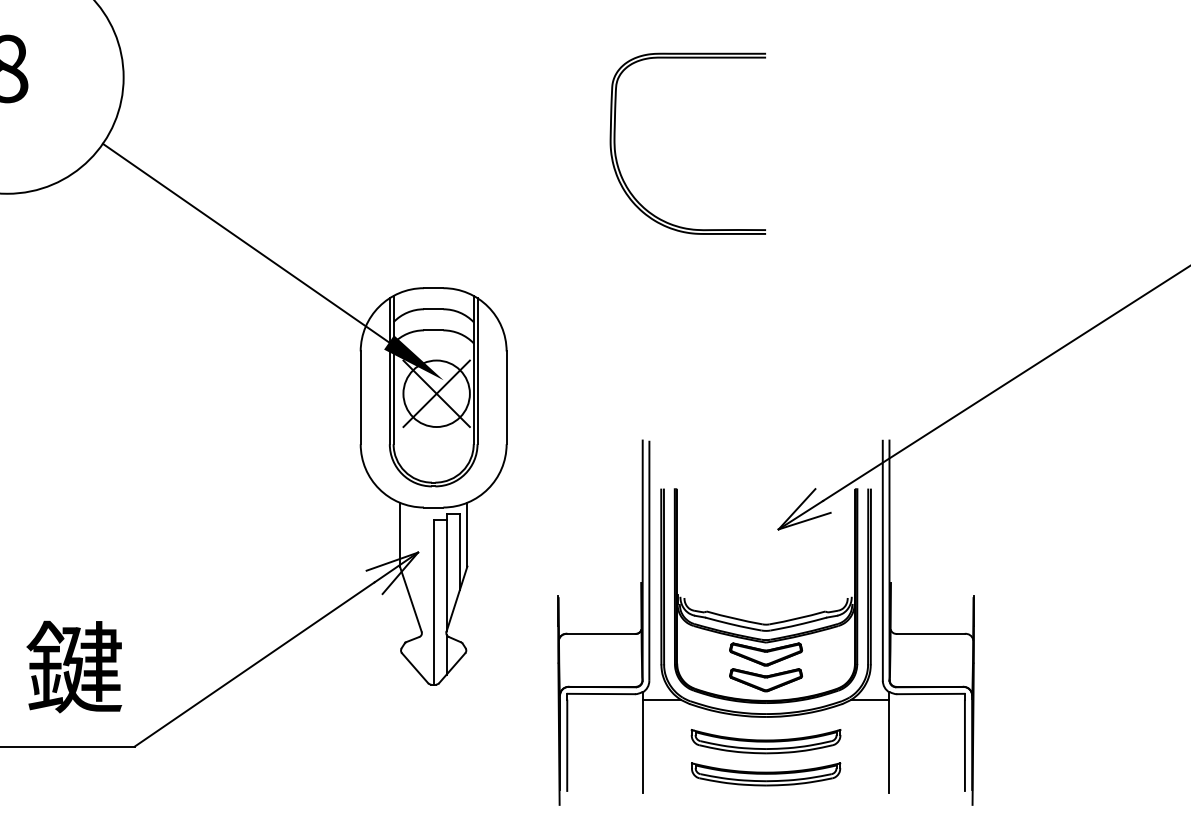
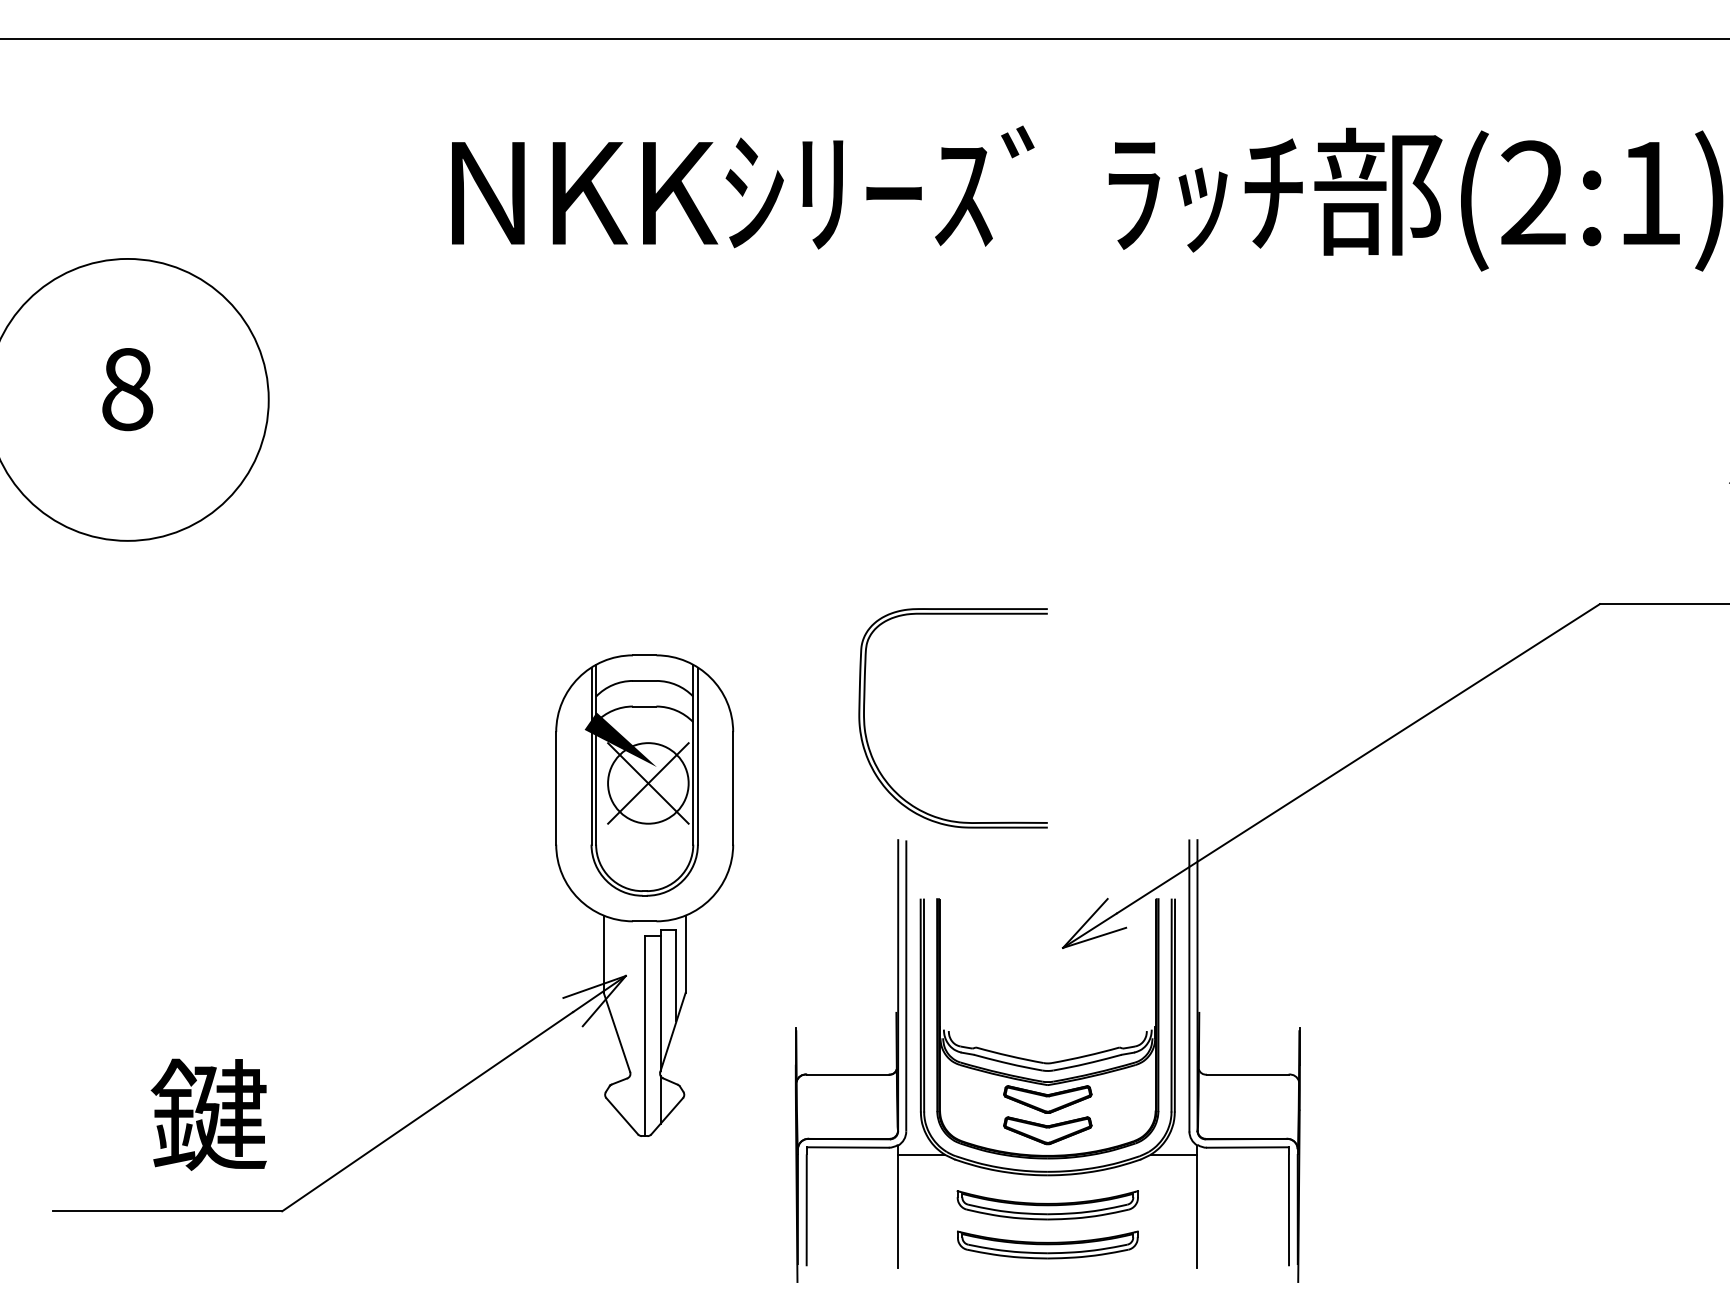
part: (615, 145) -> (865, 720), moved
line: (245, 242) -> (416, 600), removed

